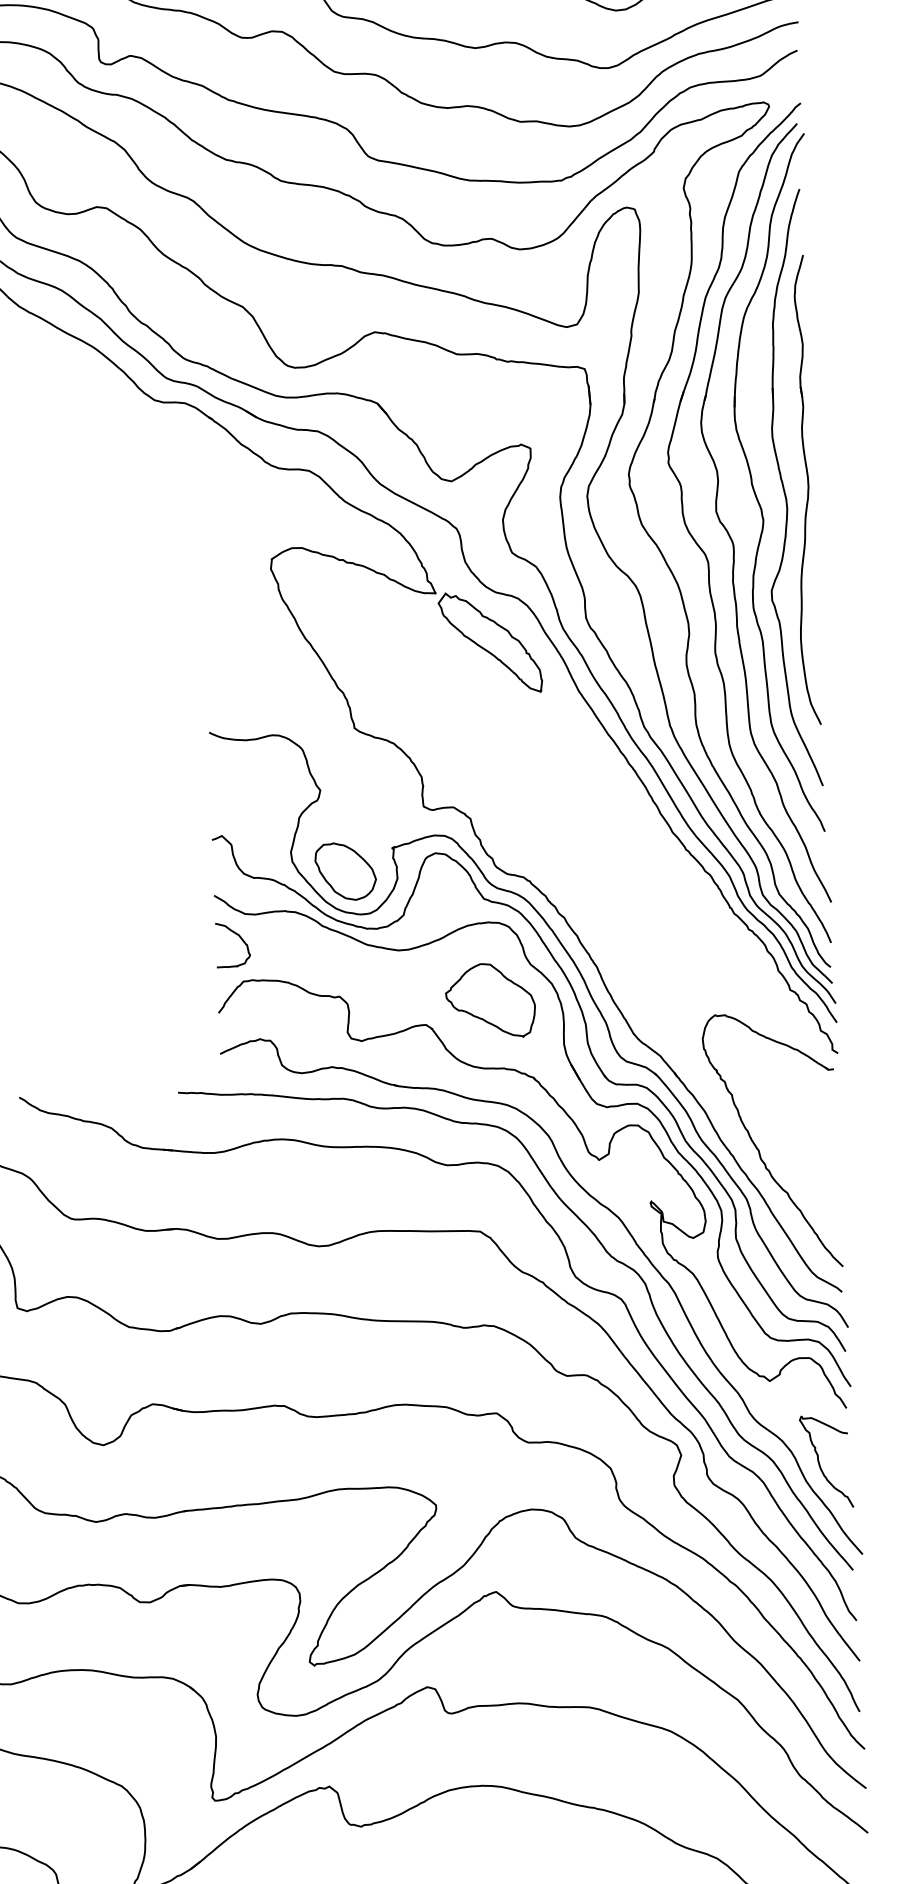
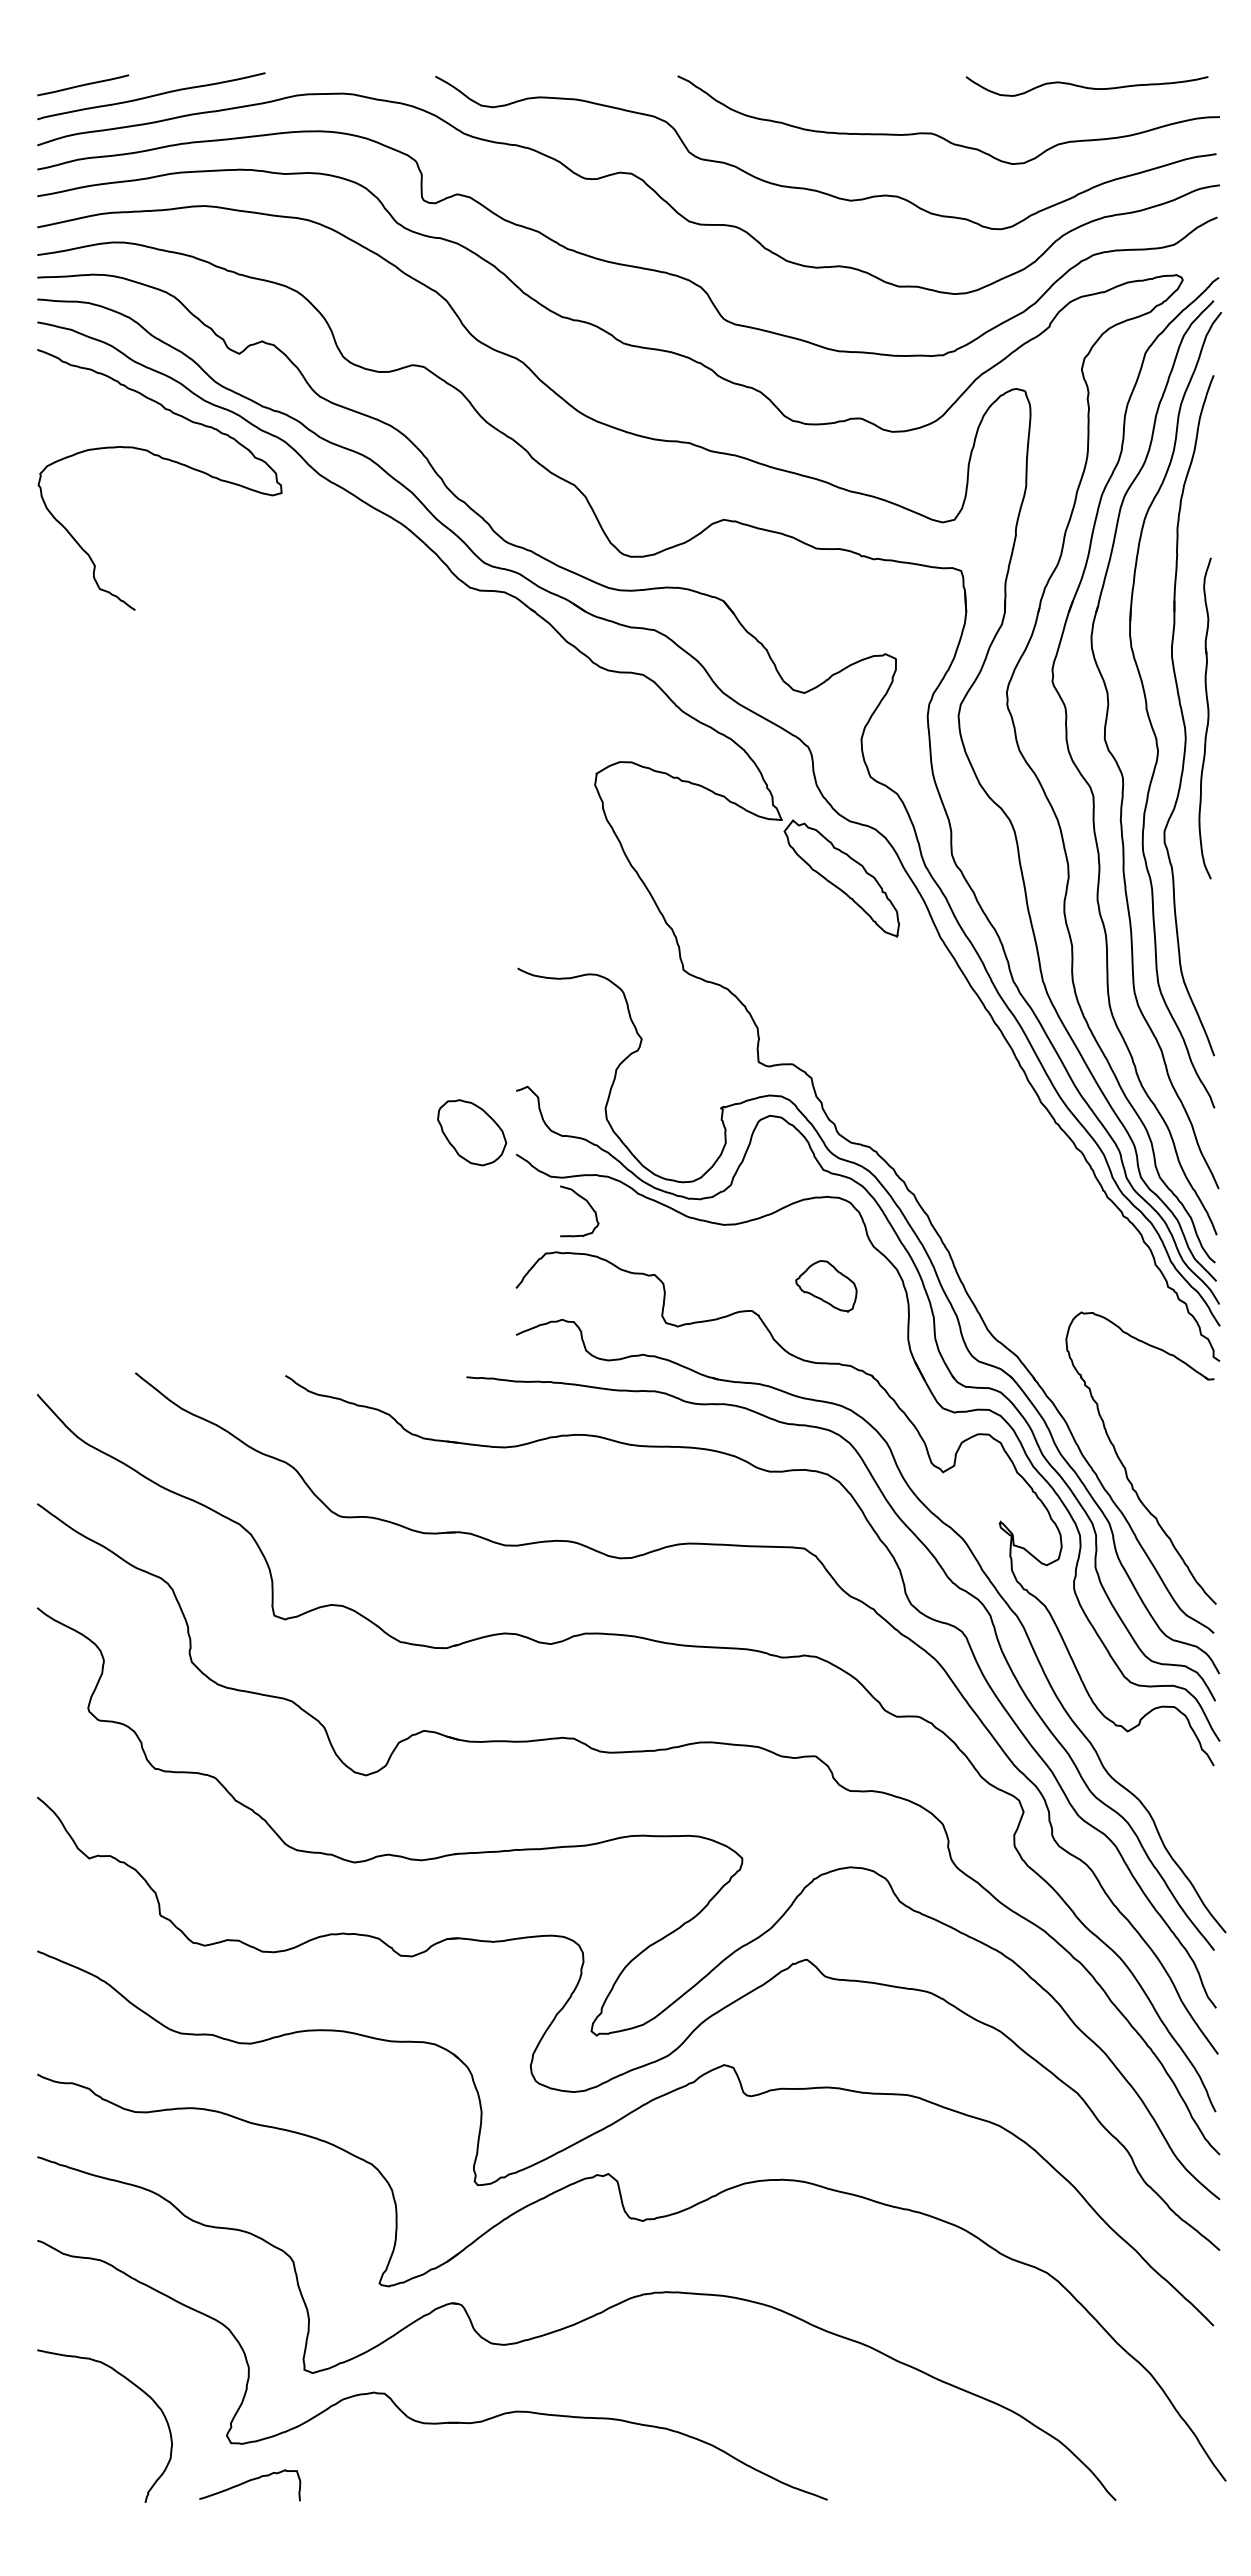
part: (803, 490) -> (1204, 718), size x0.6
part: (346, 871) -> (472, 1132), moved
curve: (241, 940) -> (589, 1206), moved
part: (490, 1001) -> (826, 1286), size x0.6
curve: (820, 1463) -> (1181, 1827), removed

